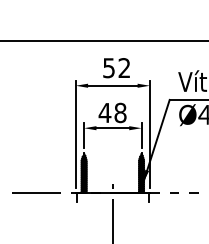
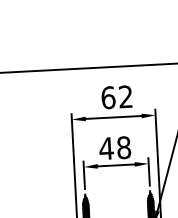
text: (109, 68) -> (108, 98), 52 -> 62

